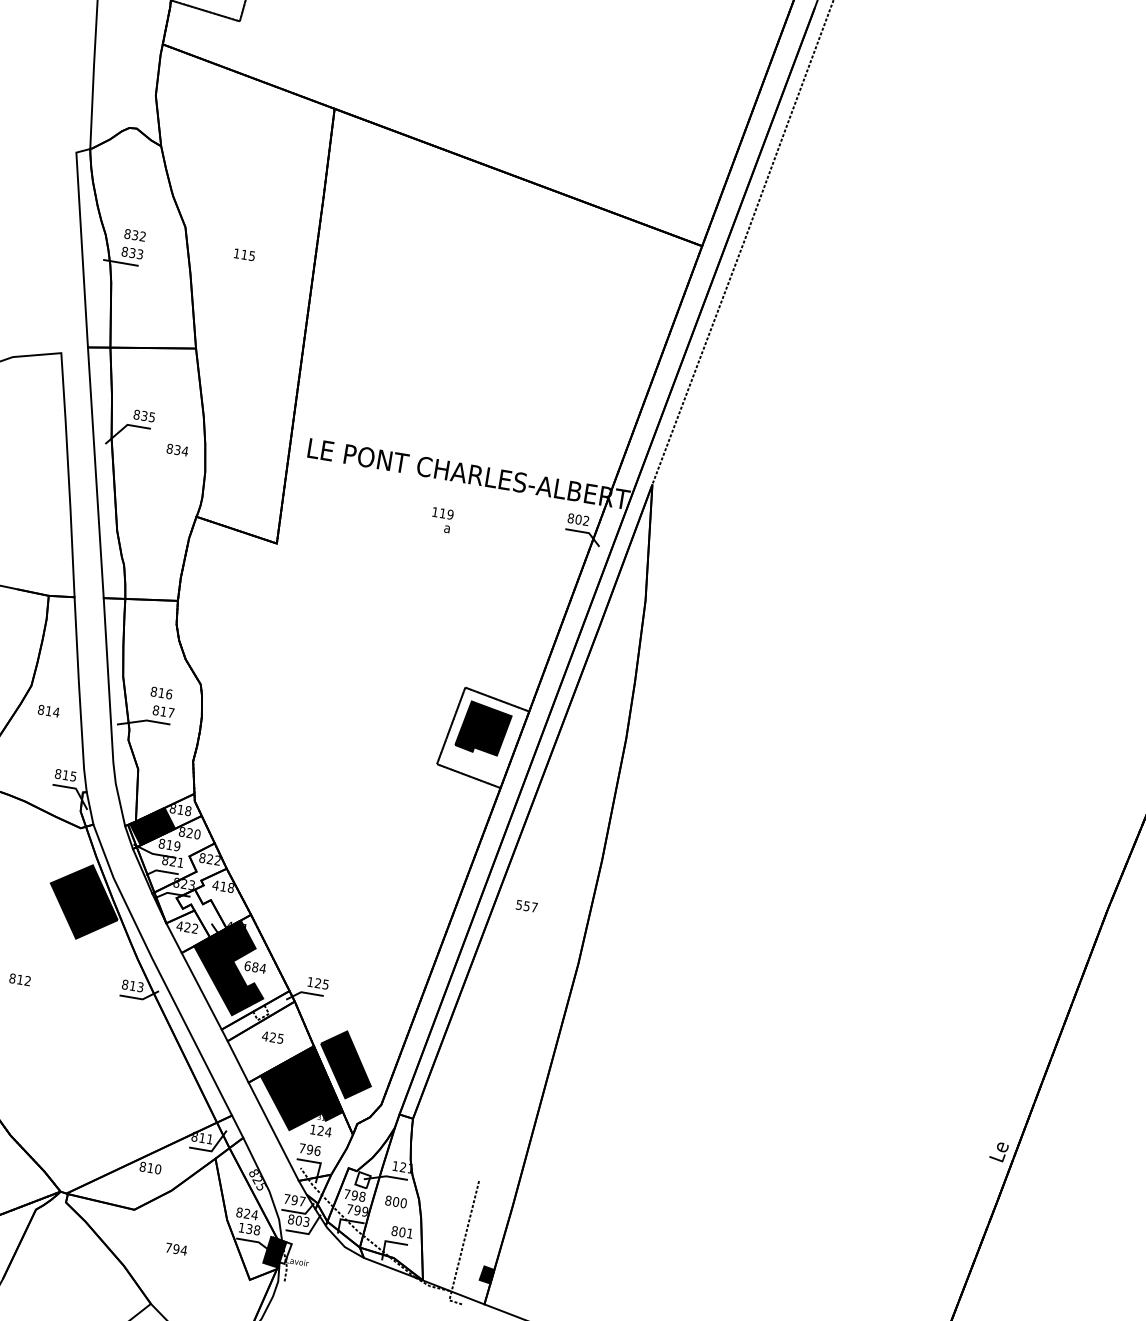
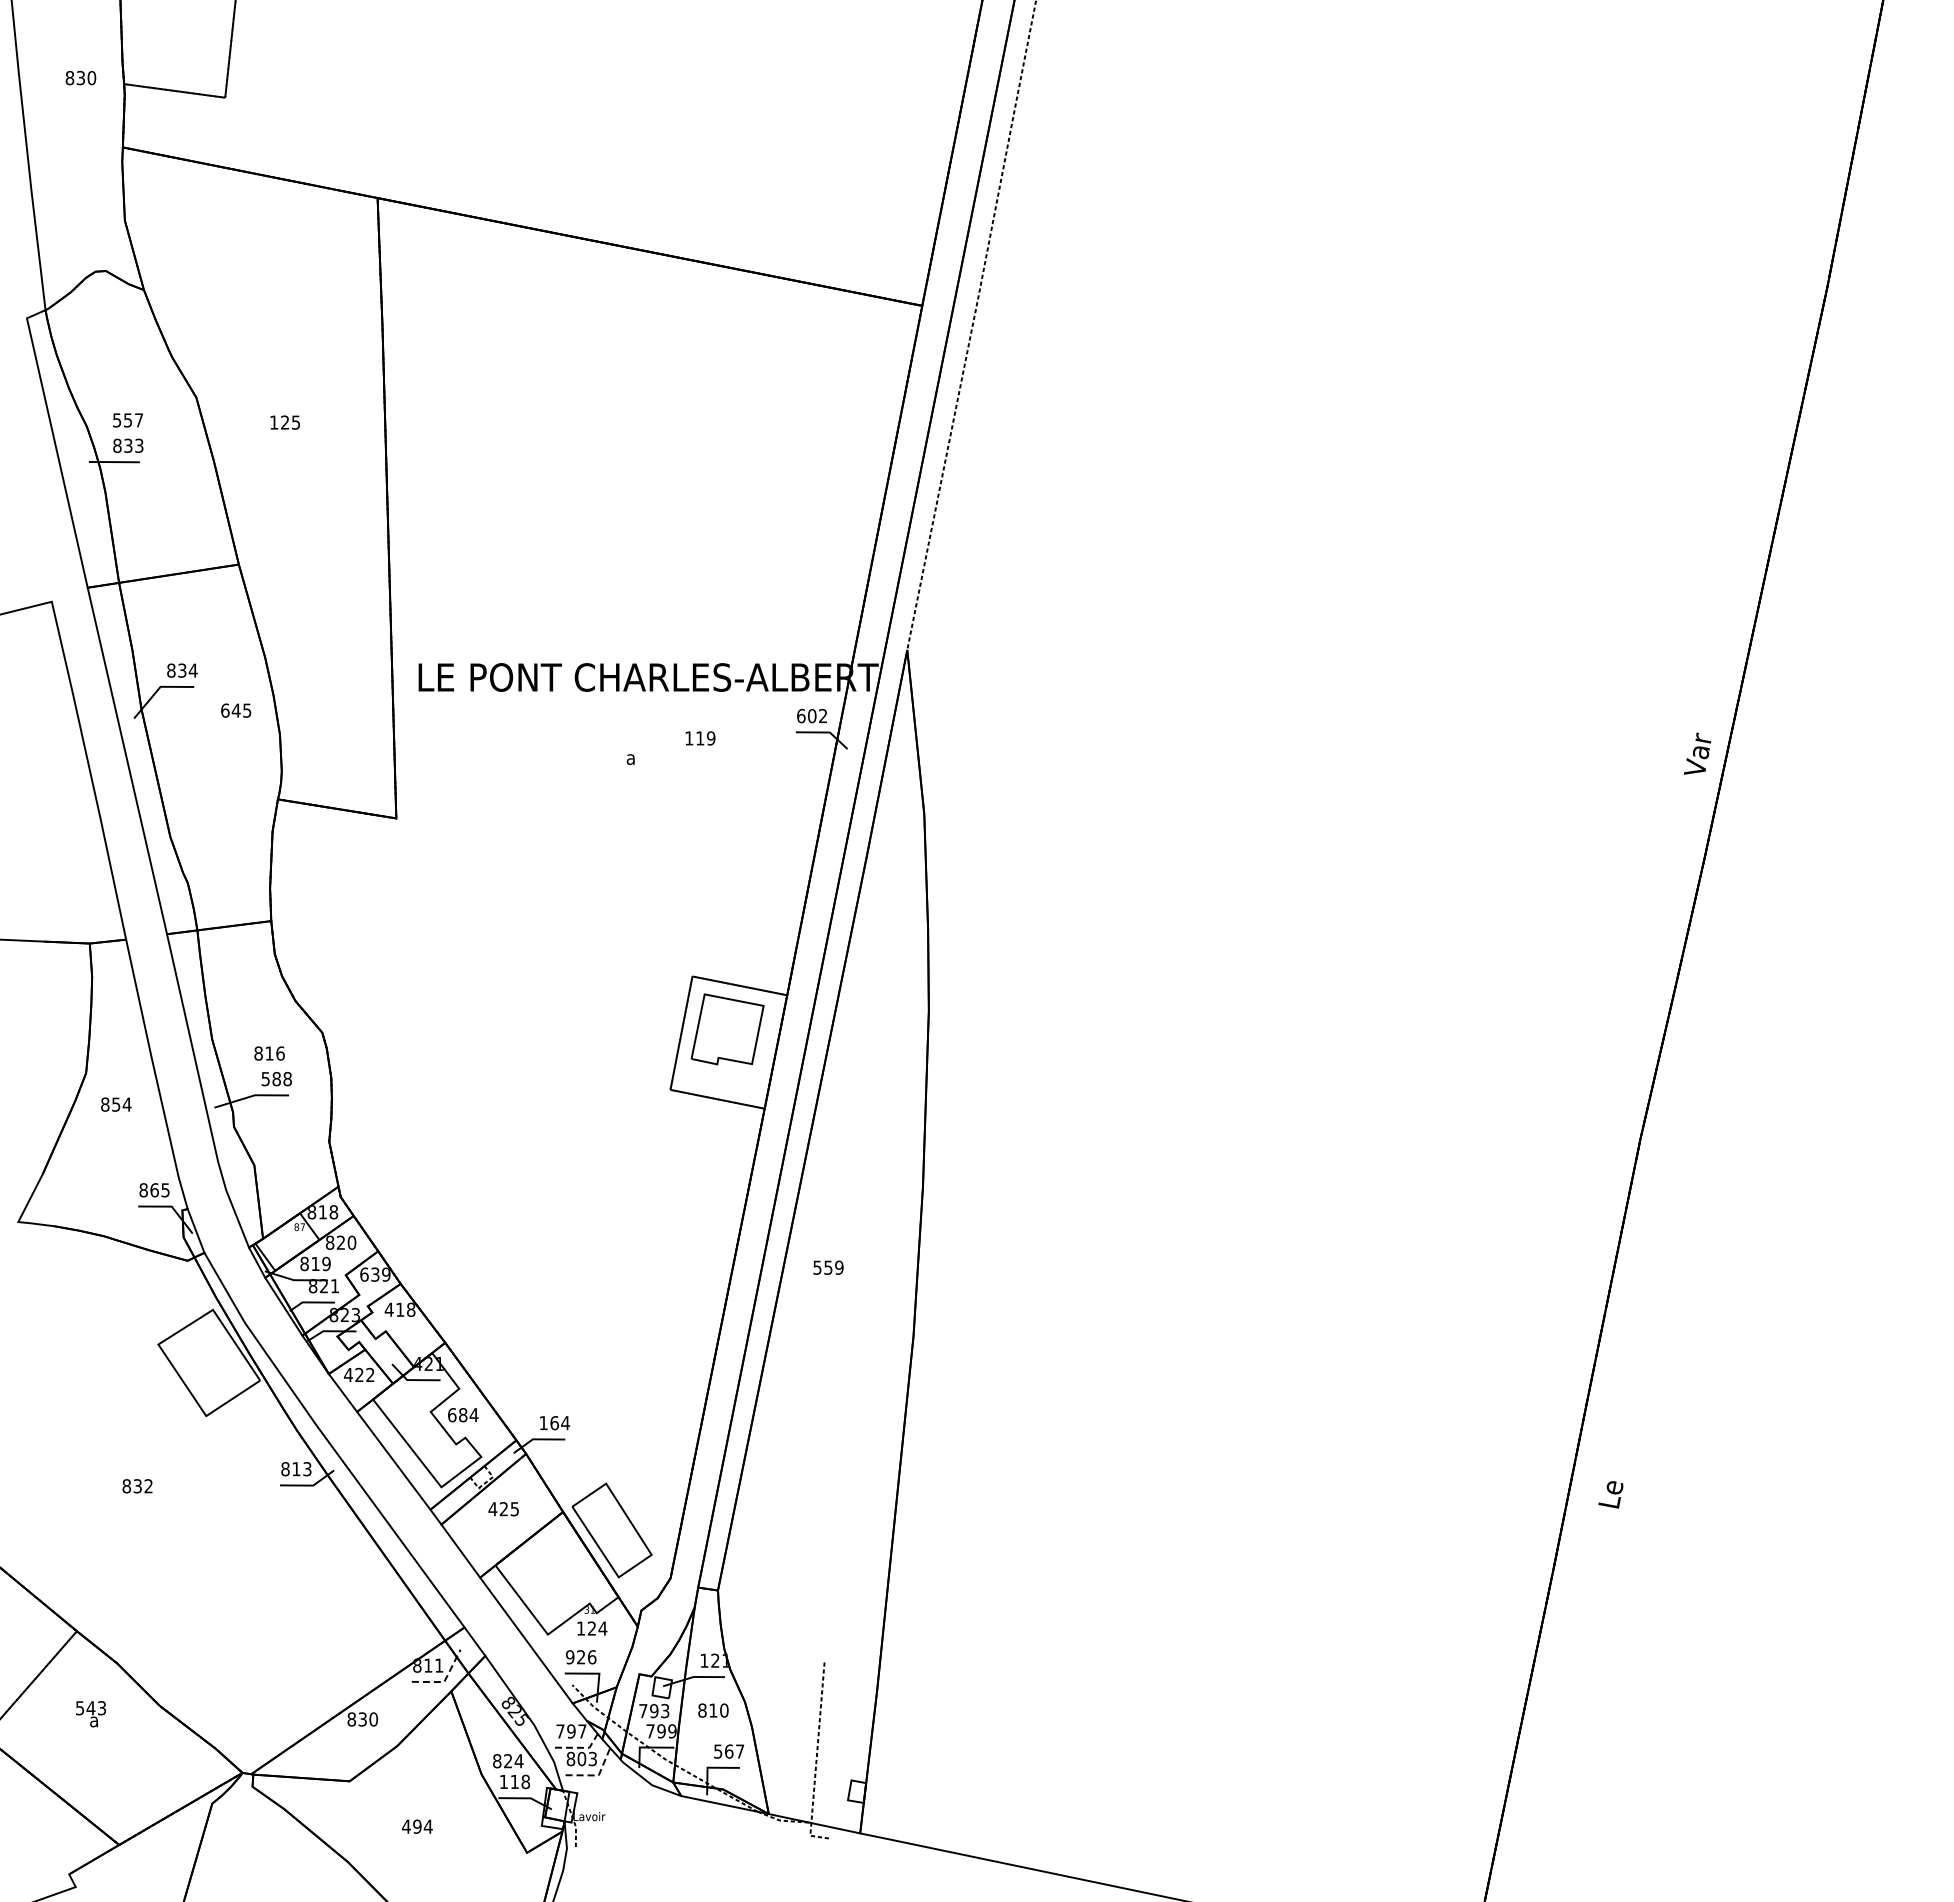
text: (134, 235) -> (127, 420), 832 -> 557
text: (244, 254) -> (284, 422), 115 -> 125
text: (151, 417) -> (192, 670), 835 -> 834
text: (177, 450) -> (236, 710), 834 -> 645
text: (443, 513) -> (700, 738), moved
text: (571, 518) -> (801, 716), 802 -> 602
text: (49, 711) -> (116, 1104), 814 -> 854
text: (163, 711) -> (276, 1078), 817 -> 588
fill: (483, 728) -> (727, 1029), removed
text: (65, 775) -> (154, 1190), 815 -> 865
fill: (152, 826) -> (287, 1241), removed
text: (210, 859) -> (375, 1274), 822 -> 639
fill: (84, 901) -> (209, 1362), removed
text: (534, 907) -> (839, 1267), 557 -> 559
fill: (229, 967) -> (427, 1420), removed
text: (20, 979) -> (137, 1486), 812 -> 832
text: (322, 984) -> (560, 1423), 125 -> 164
fill: (345, 1064) -> (611, 1530), removed
fill: (302, 1087) -> (556, 1572), removed
text: (305, 1149) -> (575, 1657), 796 -> 926
line: (212, 1150) -> (445, 1680), solid -> dashed
text: (998, 1151) -> (1610, 1494), moved
text: (150, 1168) -> (362, 1719), 810 -> 830
text: (362, 1197) -> (665, 1711), 798 -> 793
text: (396, 1201) -> (713, 1710), 800 -> 810
line: (300, 1212) -> (582, 1747), solid -> dashed
text: (249, 1228) -> (514, 1781), 138 -> 118
text: (402, 1232) -> (729, 1751), 801 -> 567
line: (308, 1234) -> (598, 1775), solid -> dashed
text: (168, 1247) -> (405, 1826), 794 -> 494
fill: (274, 1252) -> (555, 1808), removed
fill: (486, 1274) -> (856, 1791), removed

